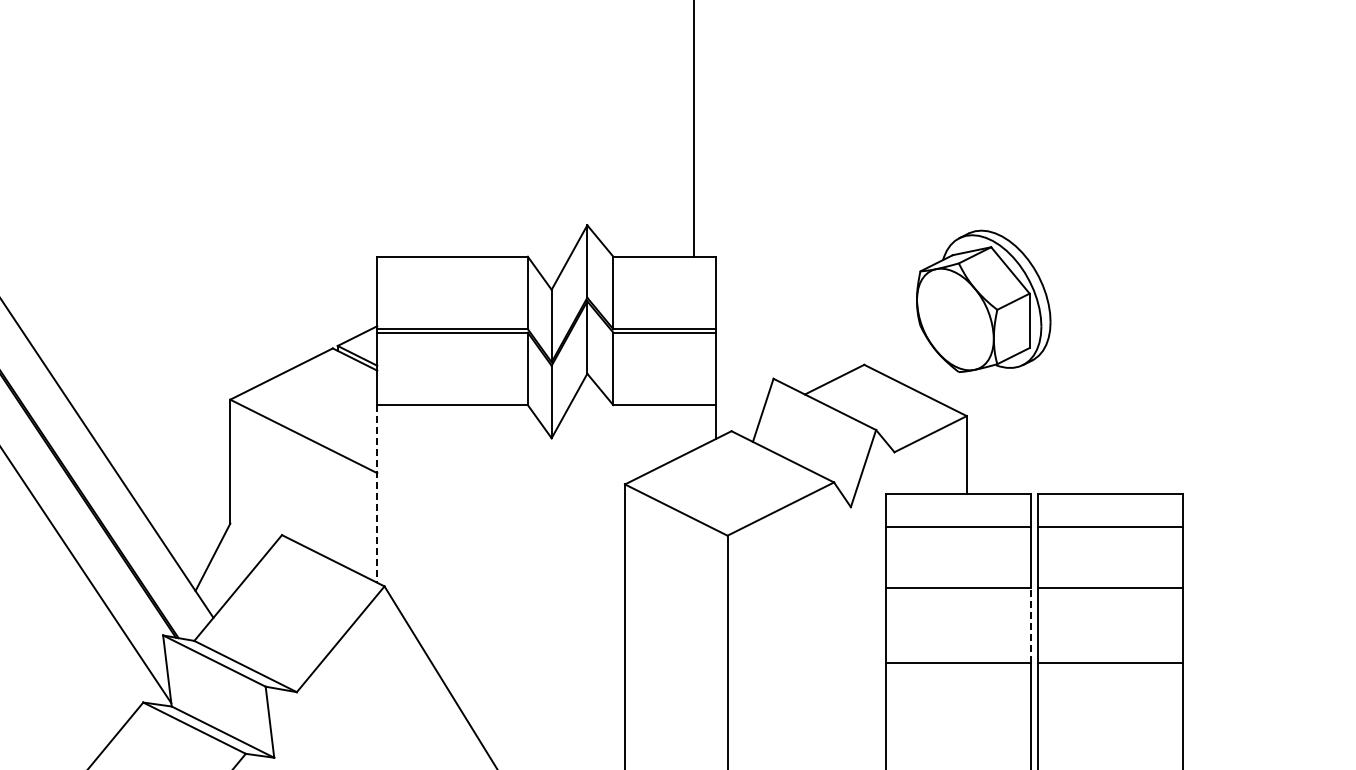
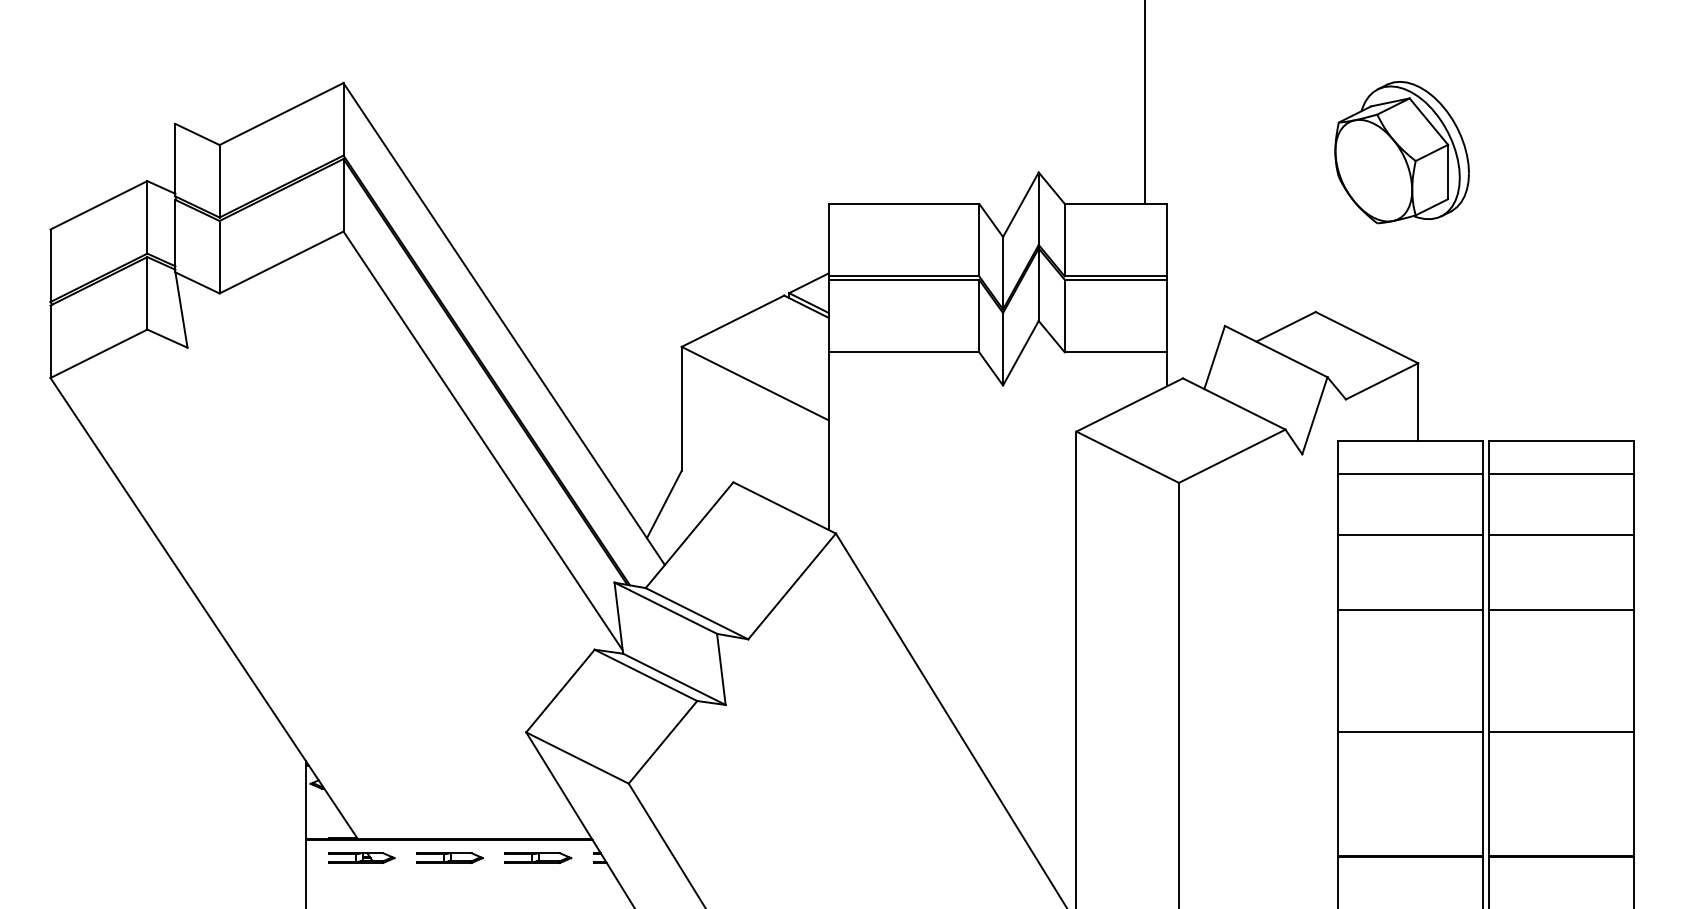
part: (983, 301) -> (1401, 152), moved
line: (377, 494) -> (828, 441), dashed -> solid
line: (1031, 625) -> (1482, 572), dashed -> solid

